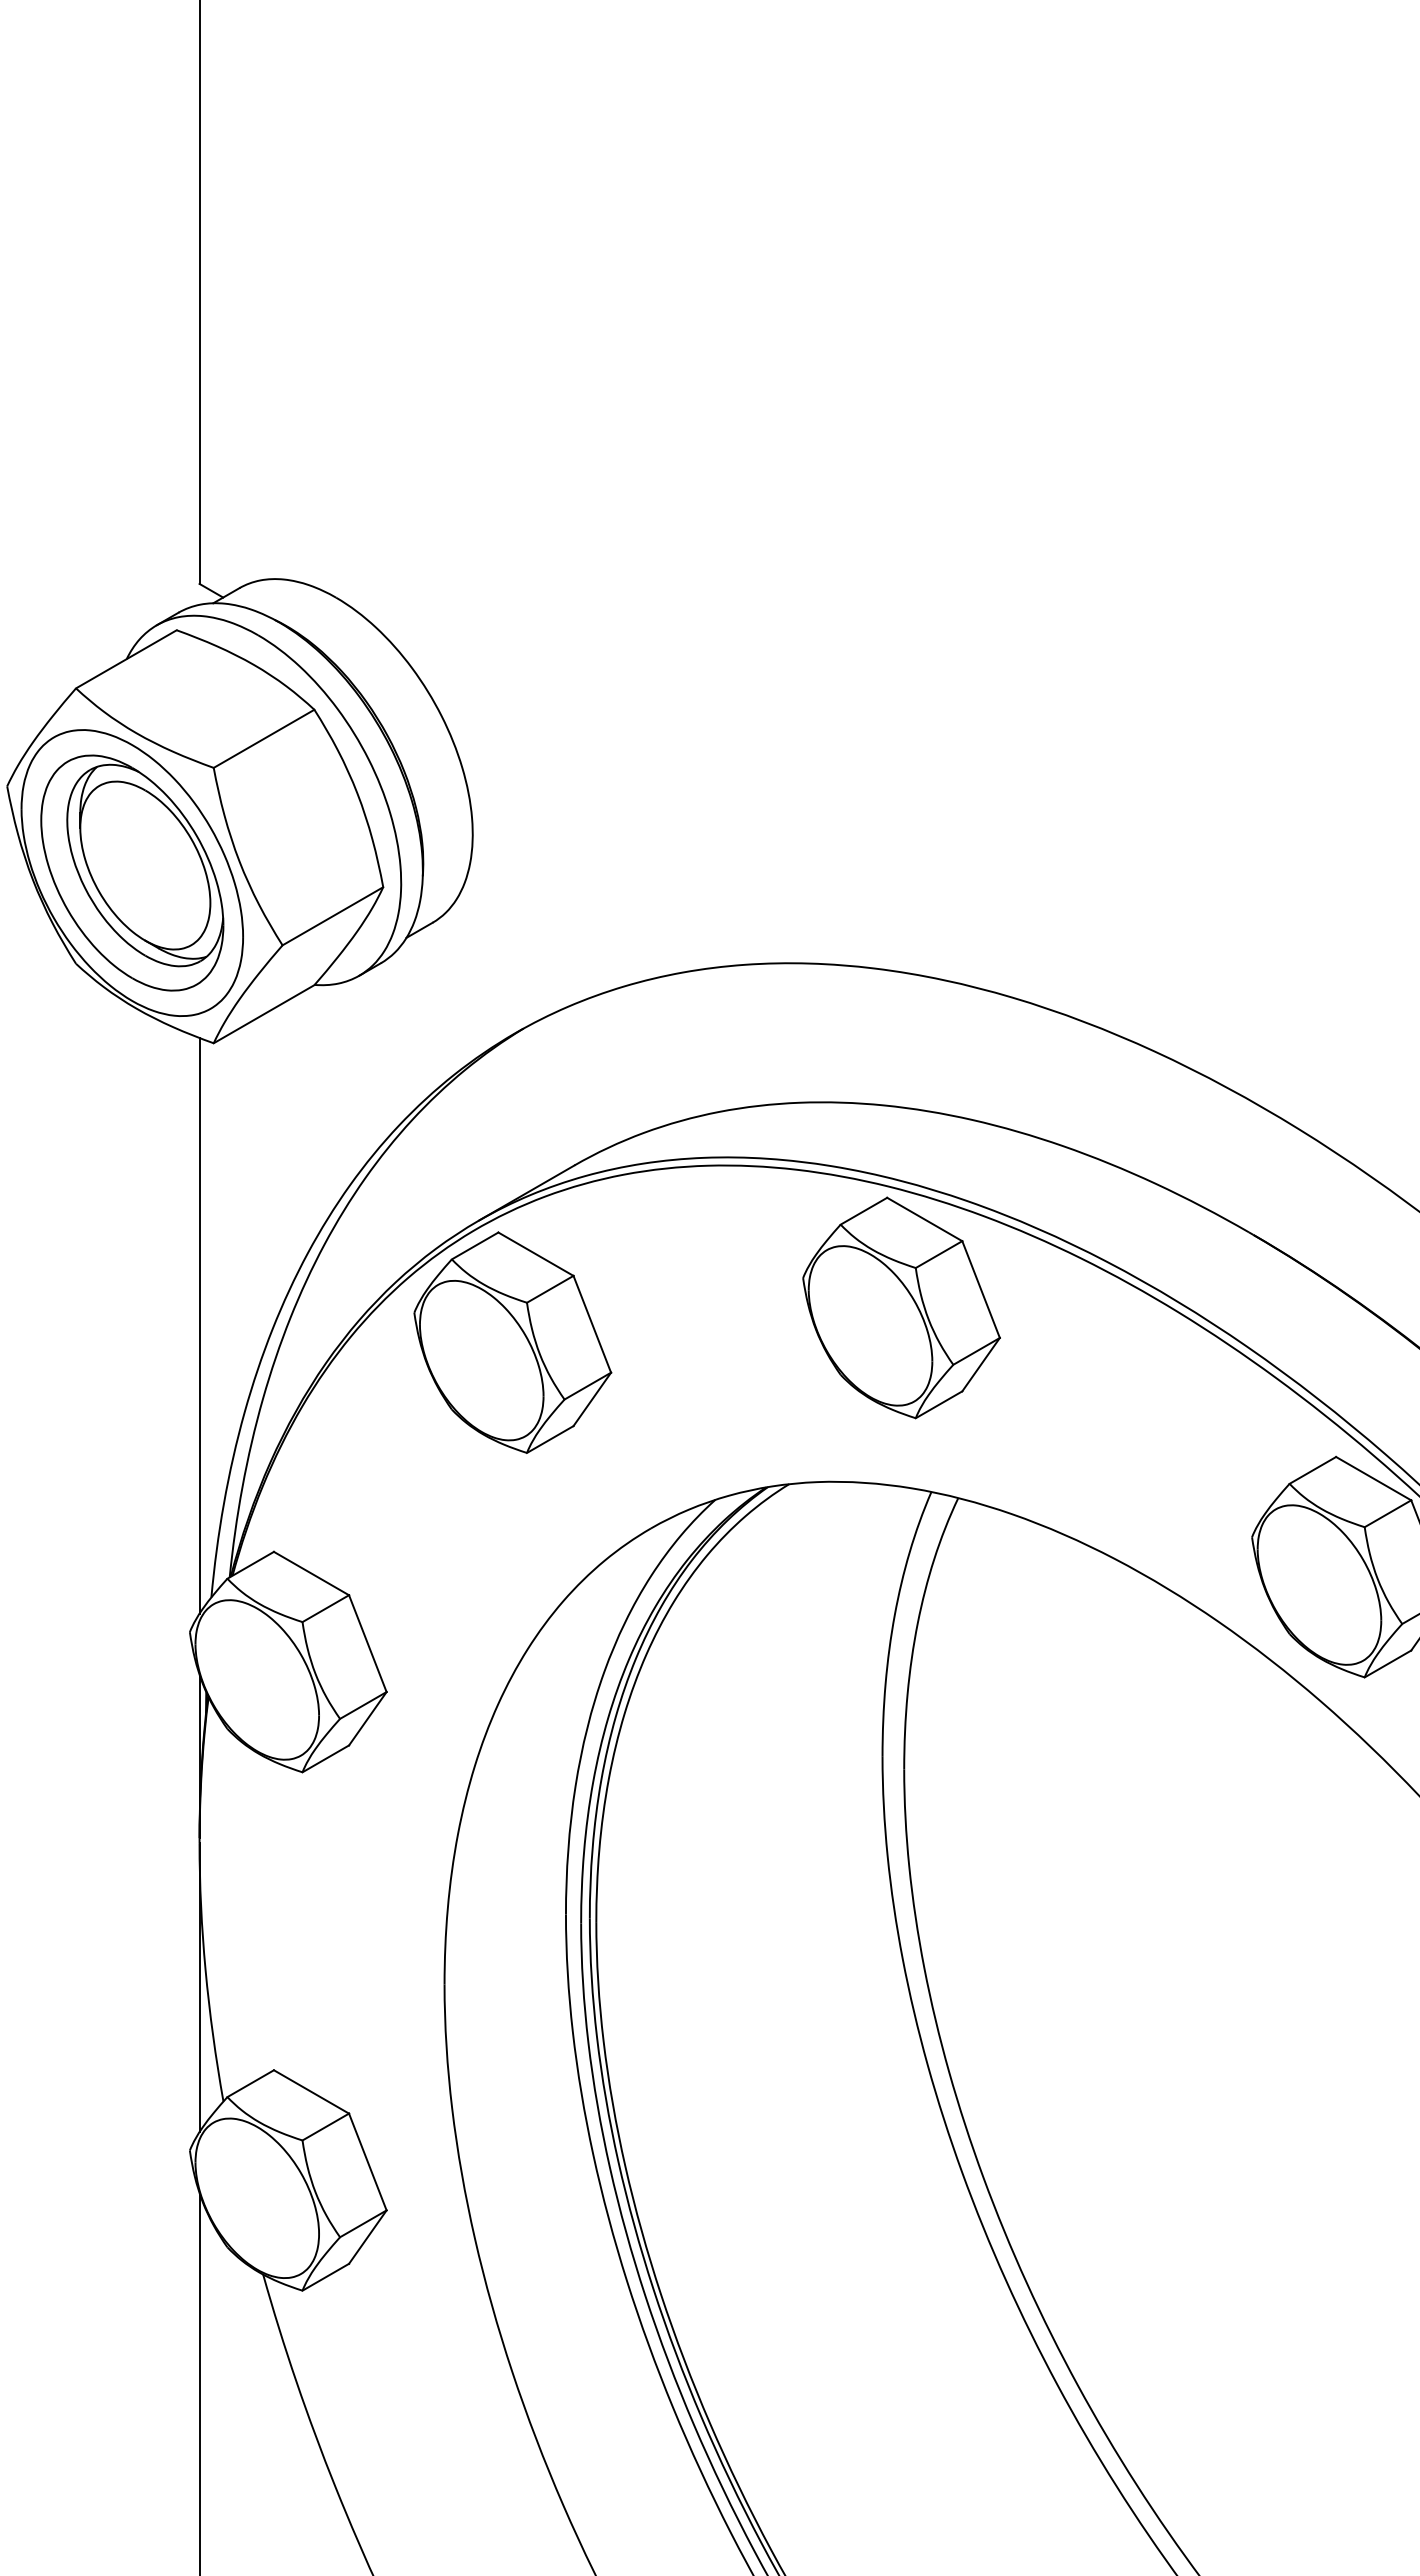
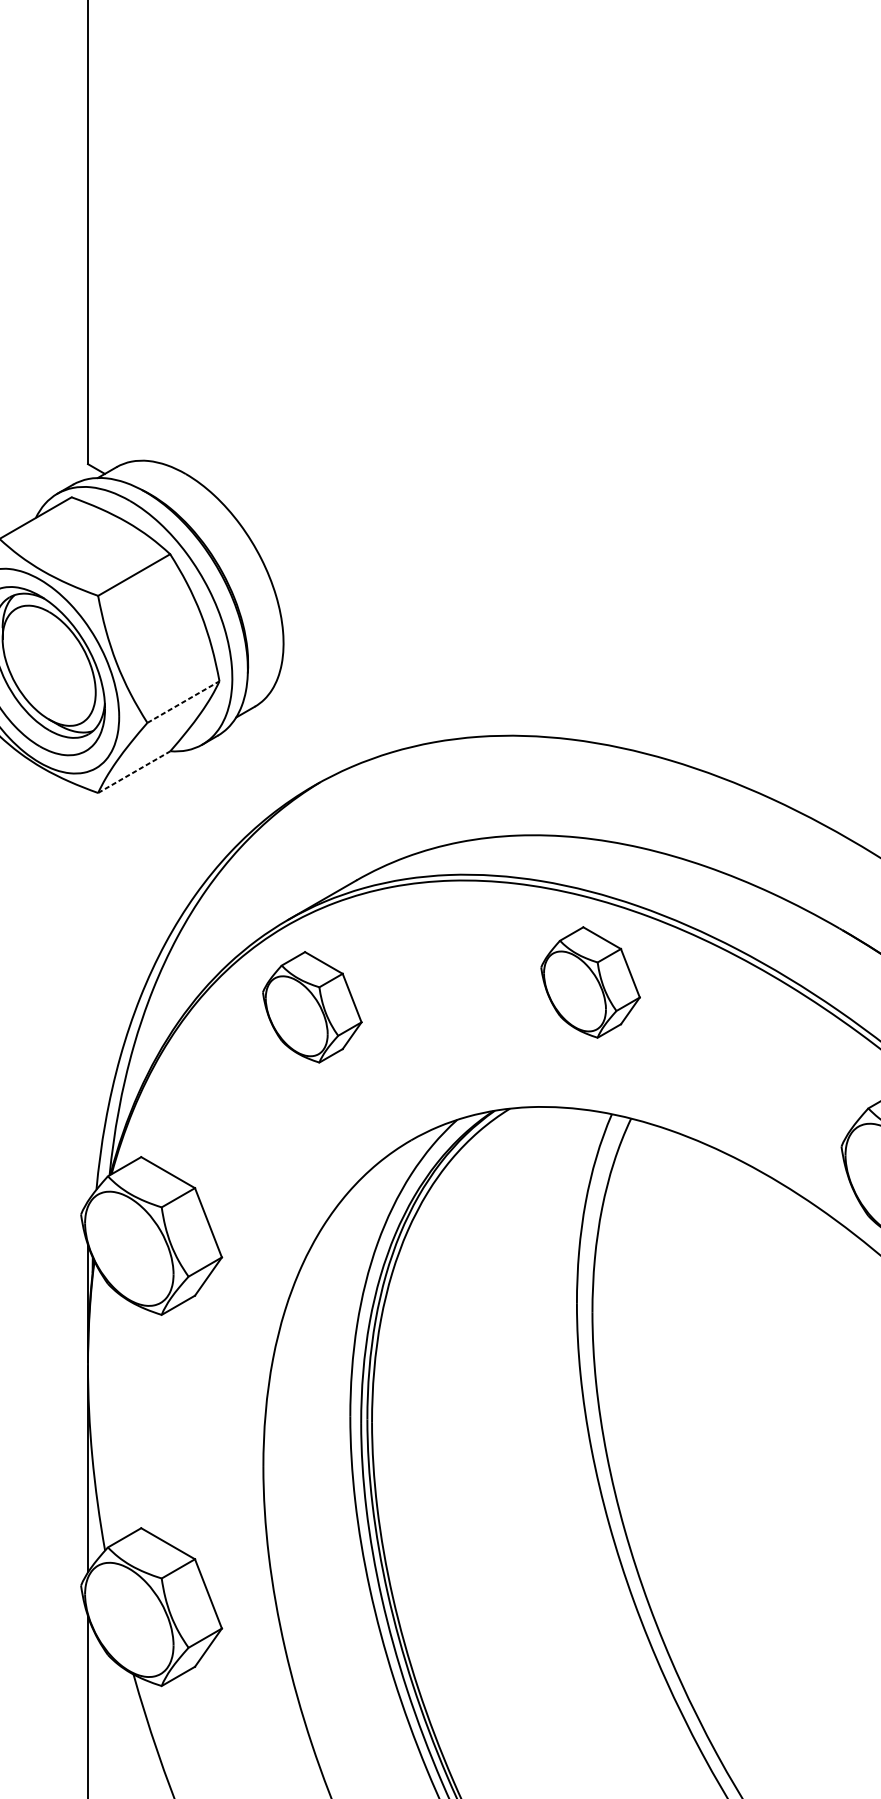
line: (333, 916) -> (183, 702), solid -> dashed
line: (264, 1013) -> (134, 771), solid -> dashed
part: (901, 1307) -> (590, 982), size x0.7
line: (199, 1325) -> (87, 995), removed
part: (512, 1342) -> (312, 1007), size x0.7

